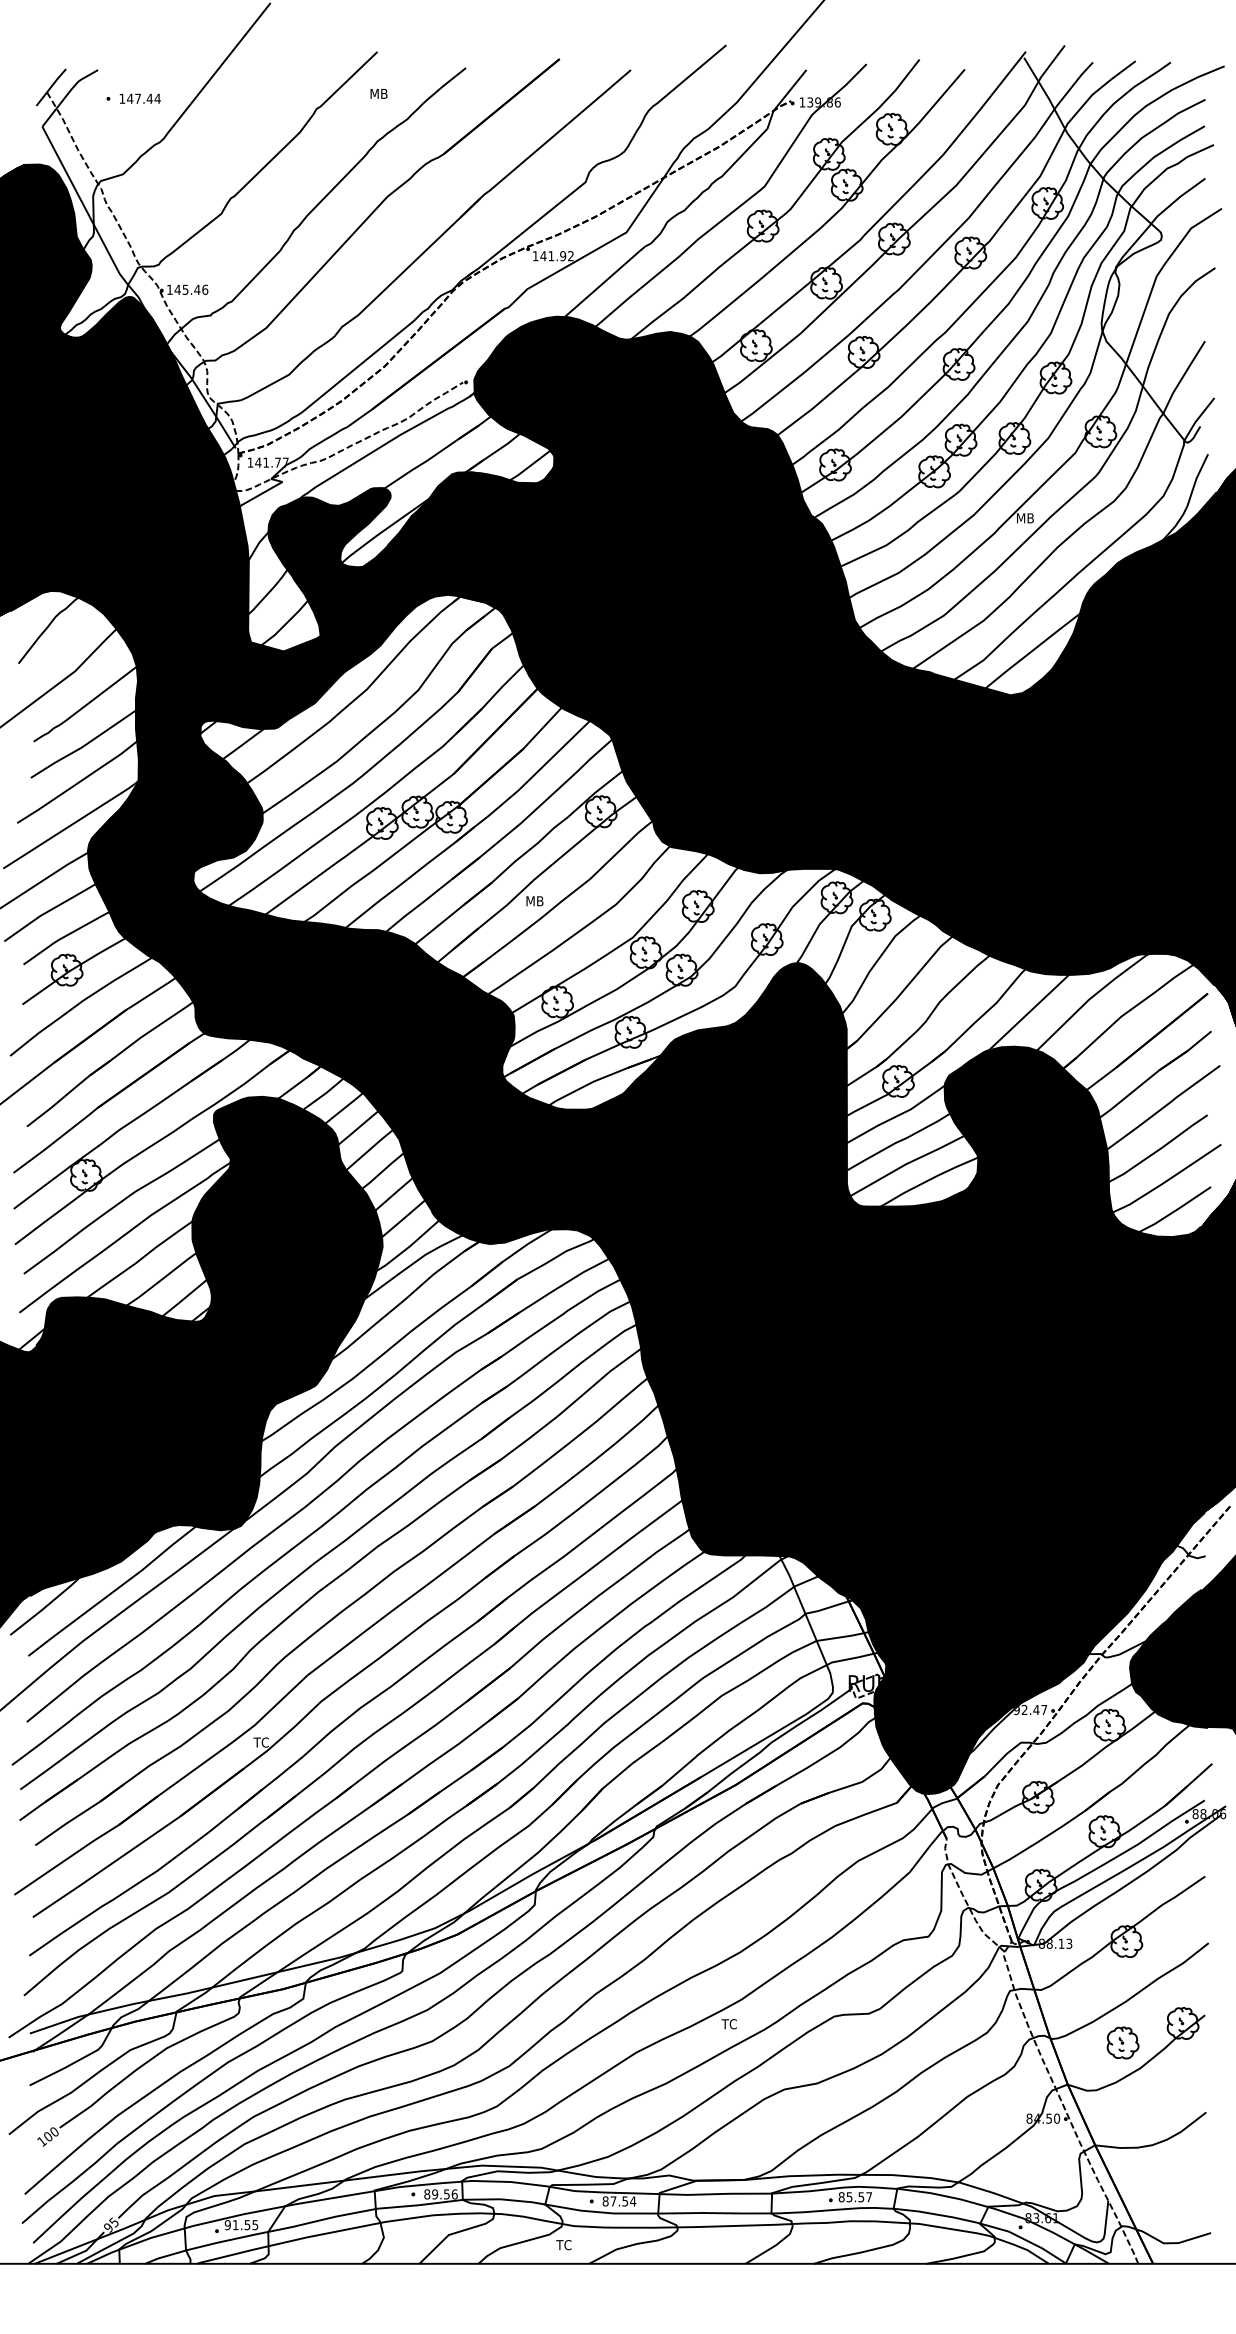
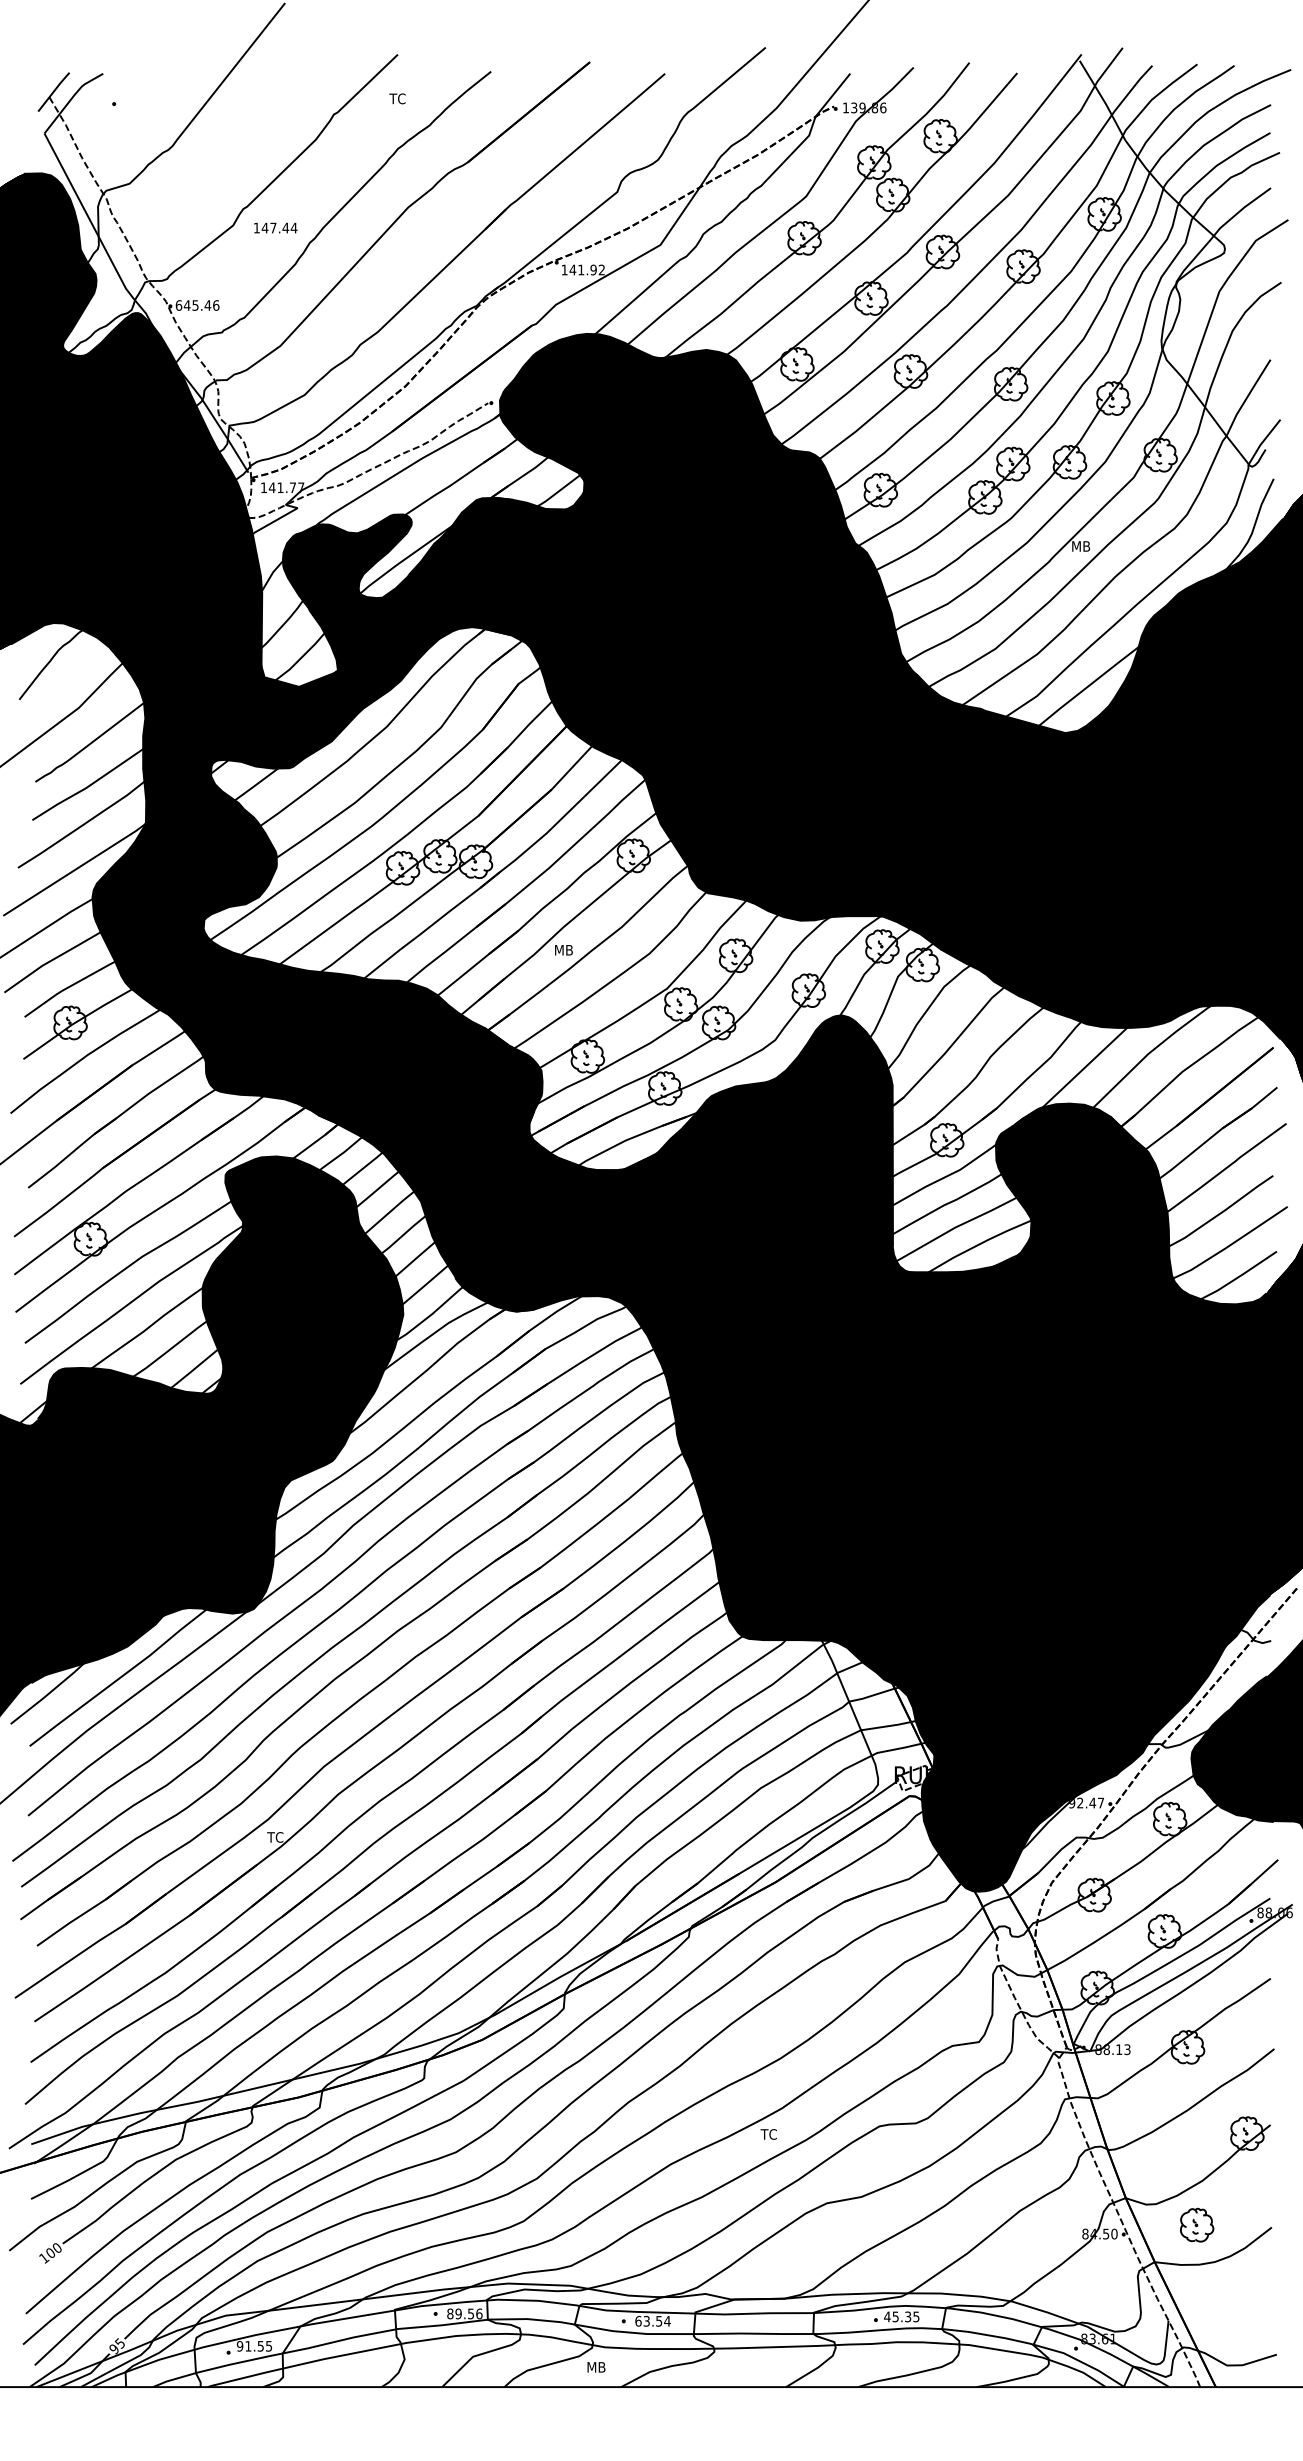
text: (378, 93) -> (398, 98), MB -> TC
text: (140, 98) -> (275, 227), moved
text: (169, 289) -> (178, 305), 145.46 -> 645.46
part: (1123, 2042) -> (1197, 2224), moved
text: (855, 2196) -> (901, 2316), 85.57 -> 45.35
text: (609, 2200) -> (642, 2320), 87.54 -> 63.54
text: (564, 2245) -> (595, 2367), TC -> MB

